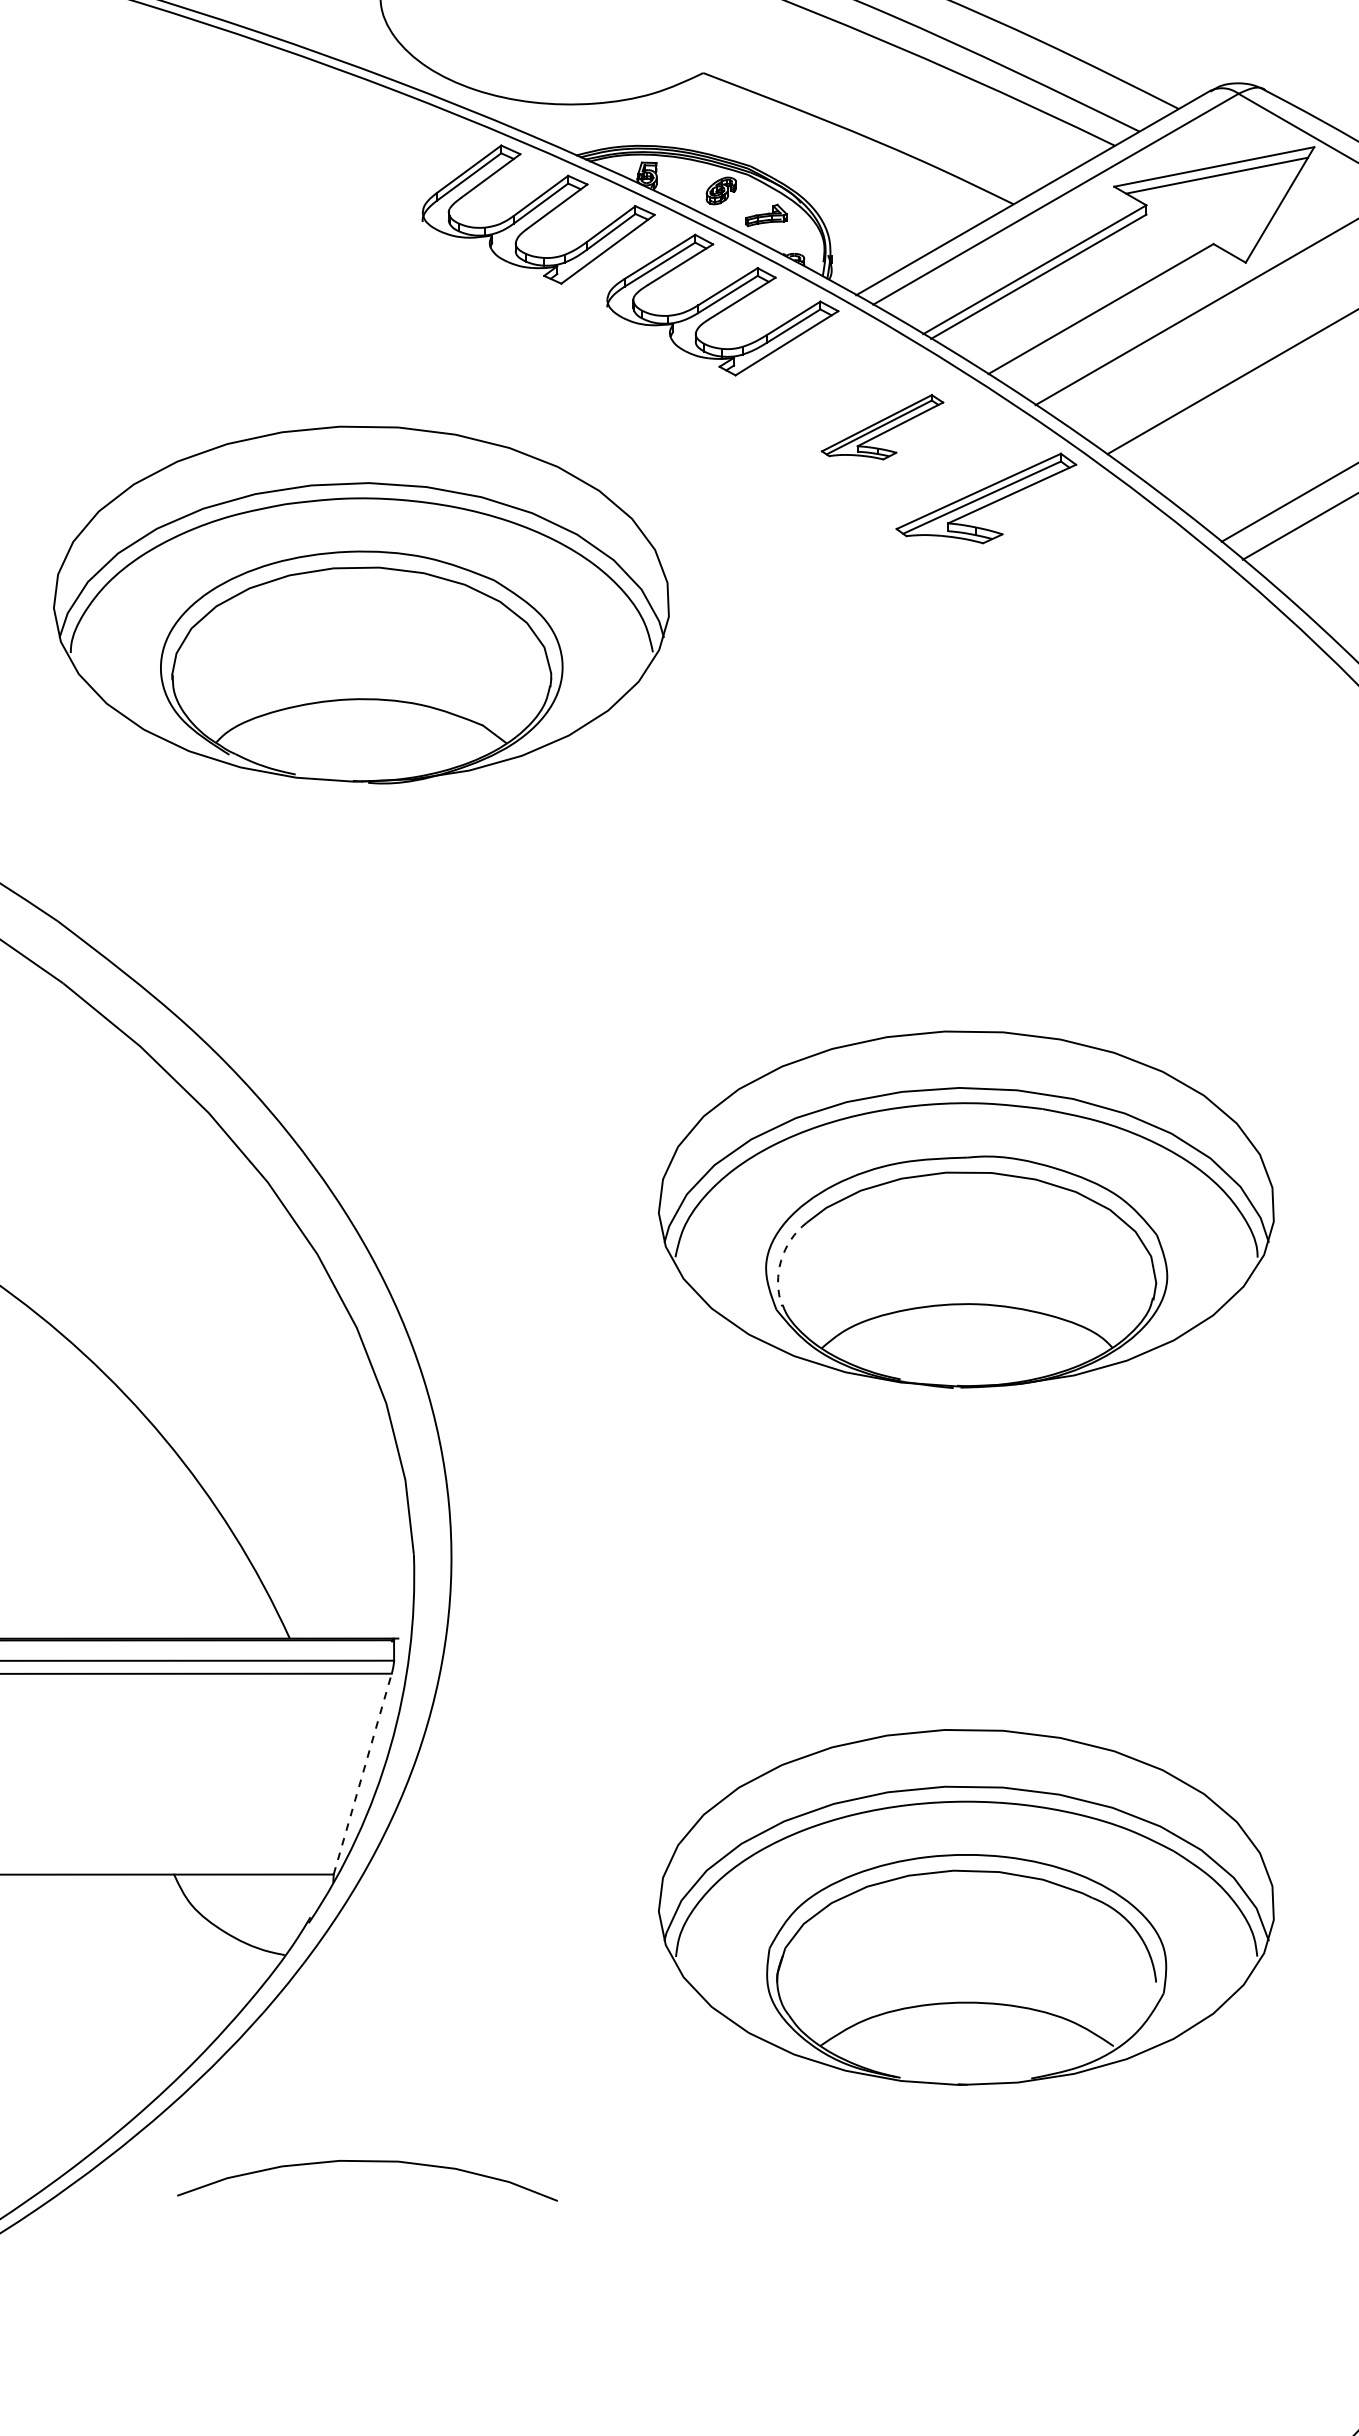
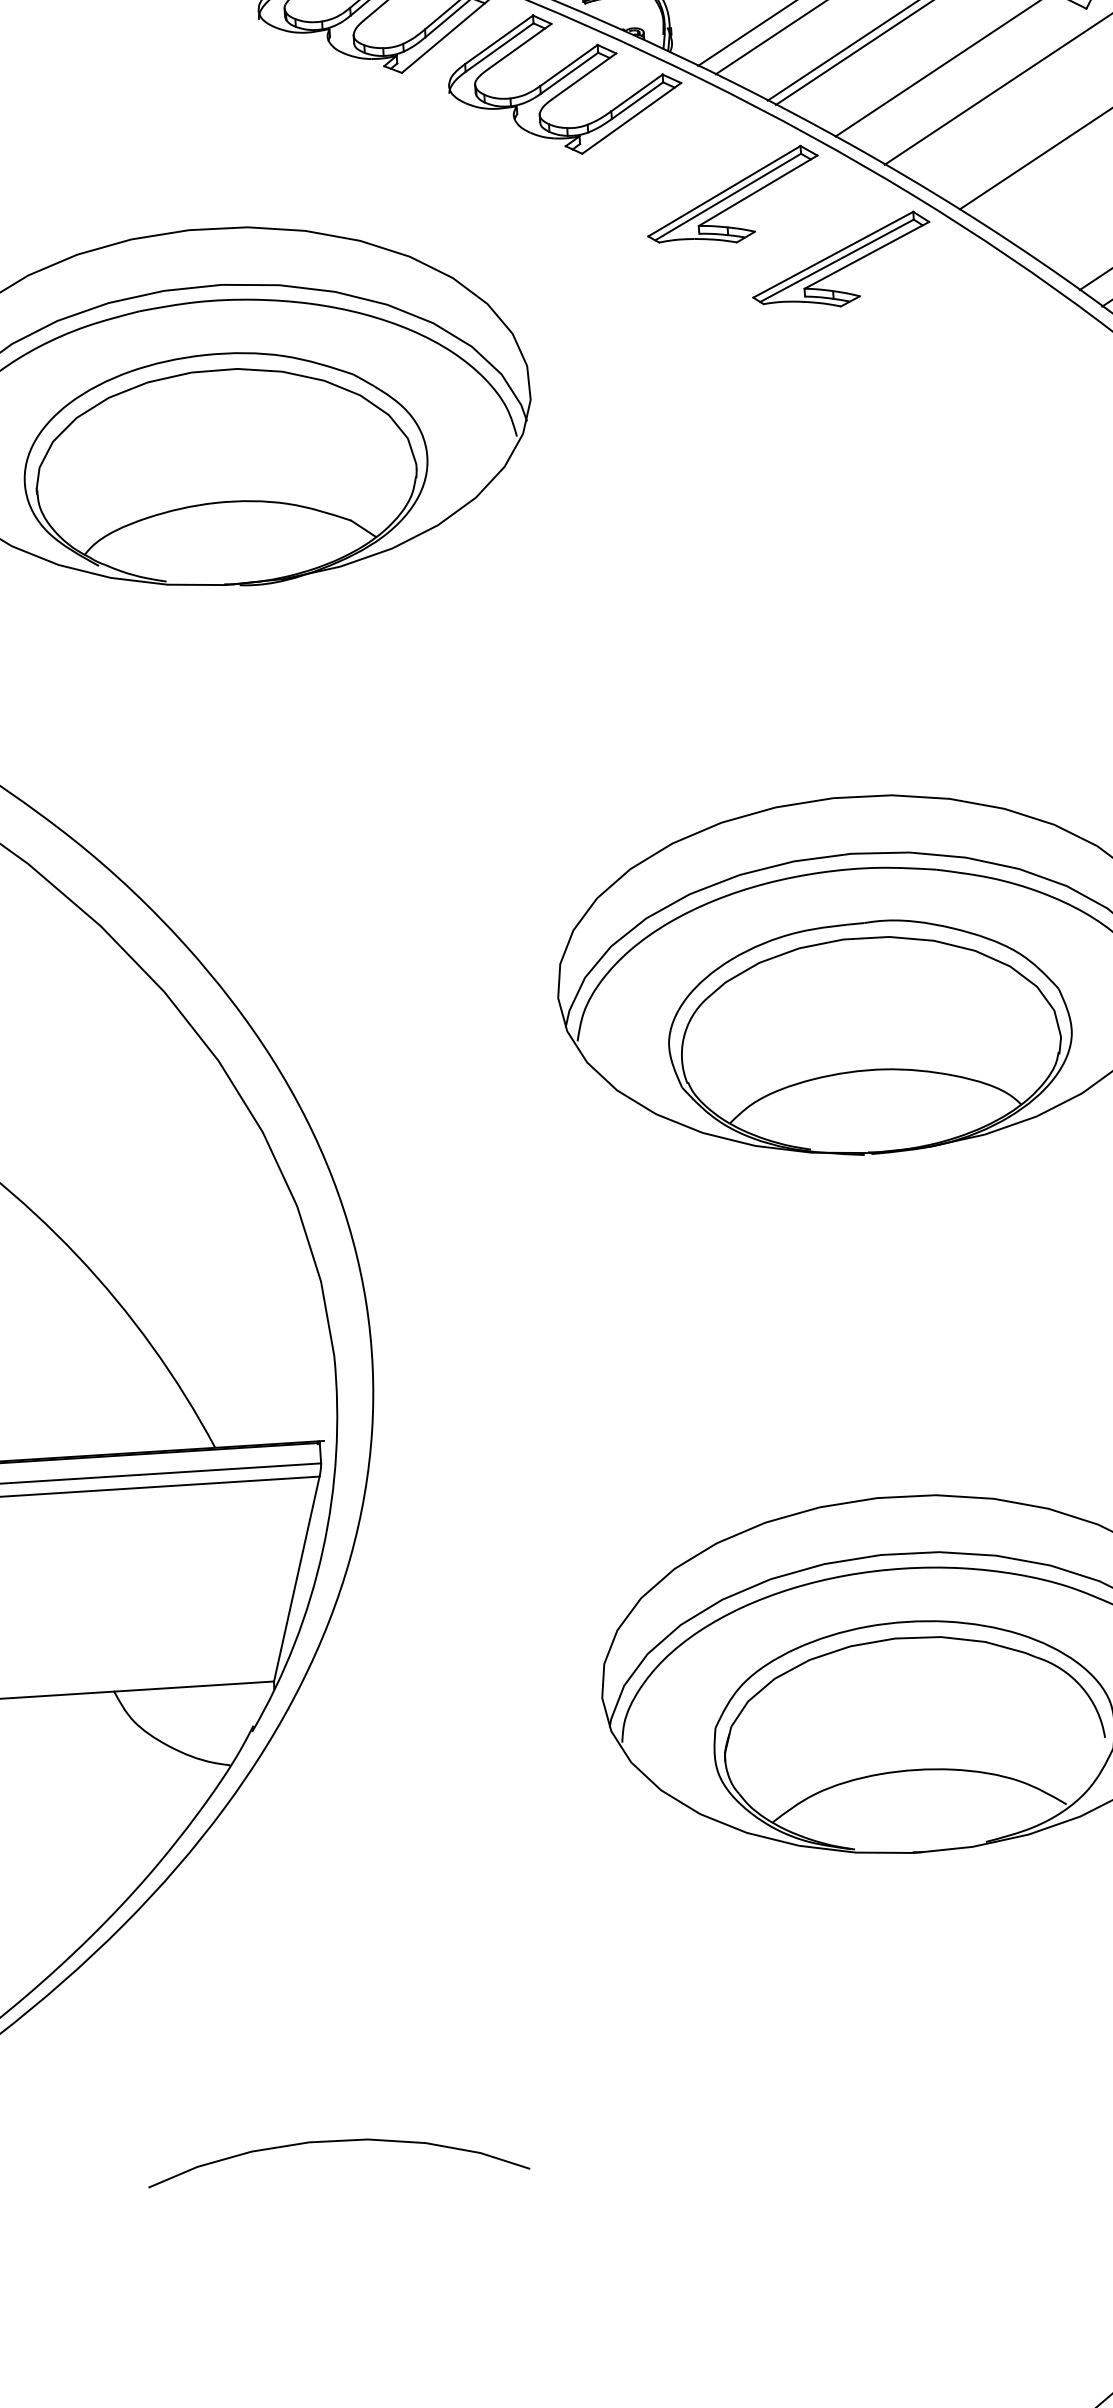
part: (882, 427) -> (732, 196), size x1.43
arc: (781, 1260) -> (684, 1037), dashed -> solid
line: (362, 1774) -> (296, 1579), dashed -> solid
curve: (367, 2162) -> (337, 2142), moved

